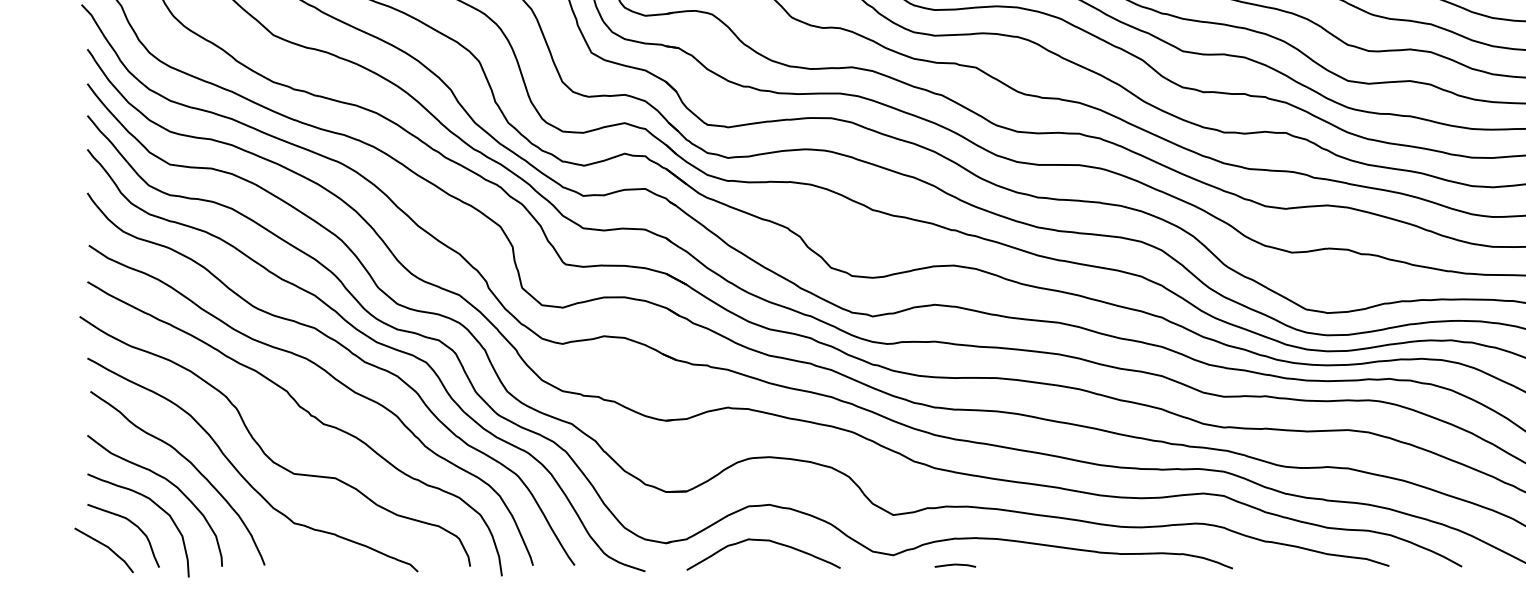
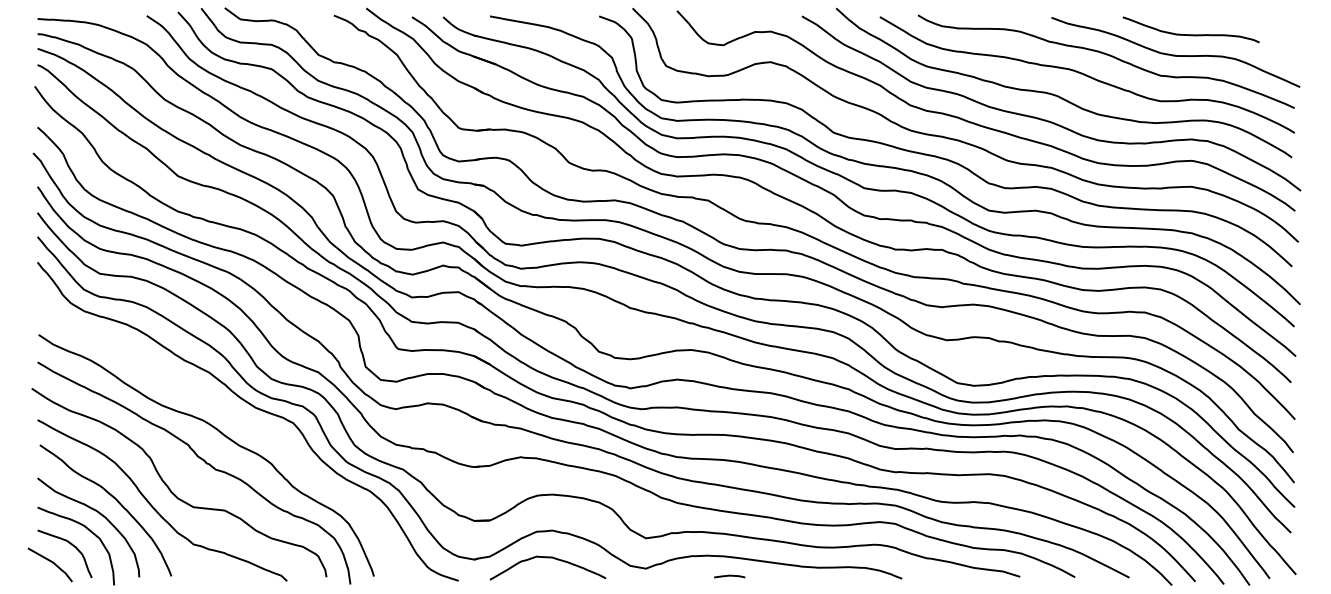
curve: (352, 354) -> (237, 417), removed
line: (955, 565) -> (729, 576), moved

